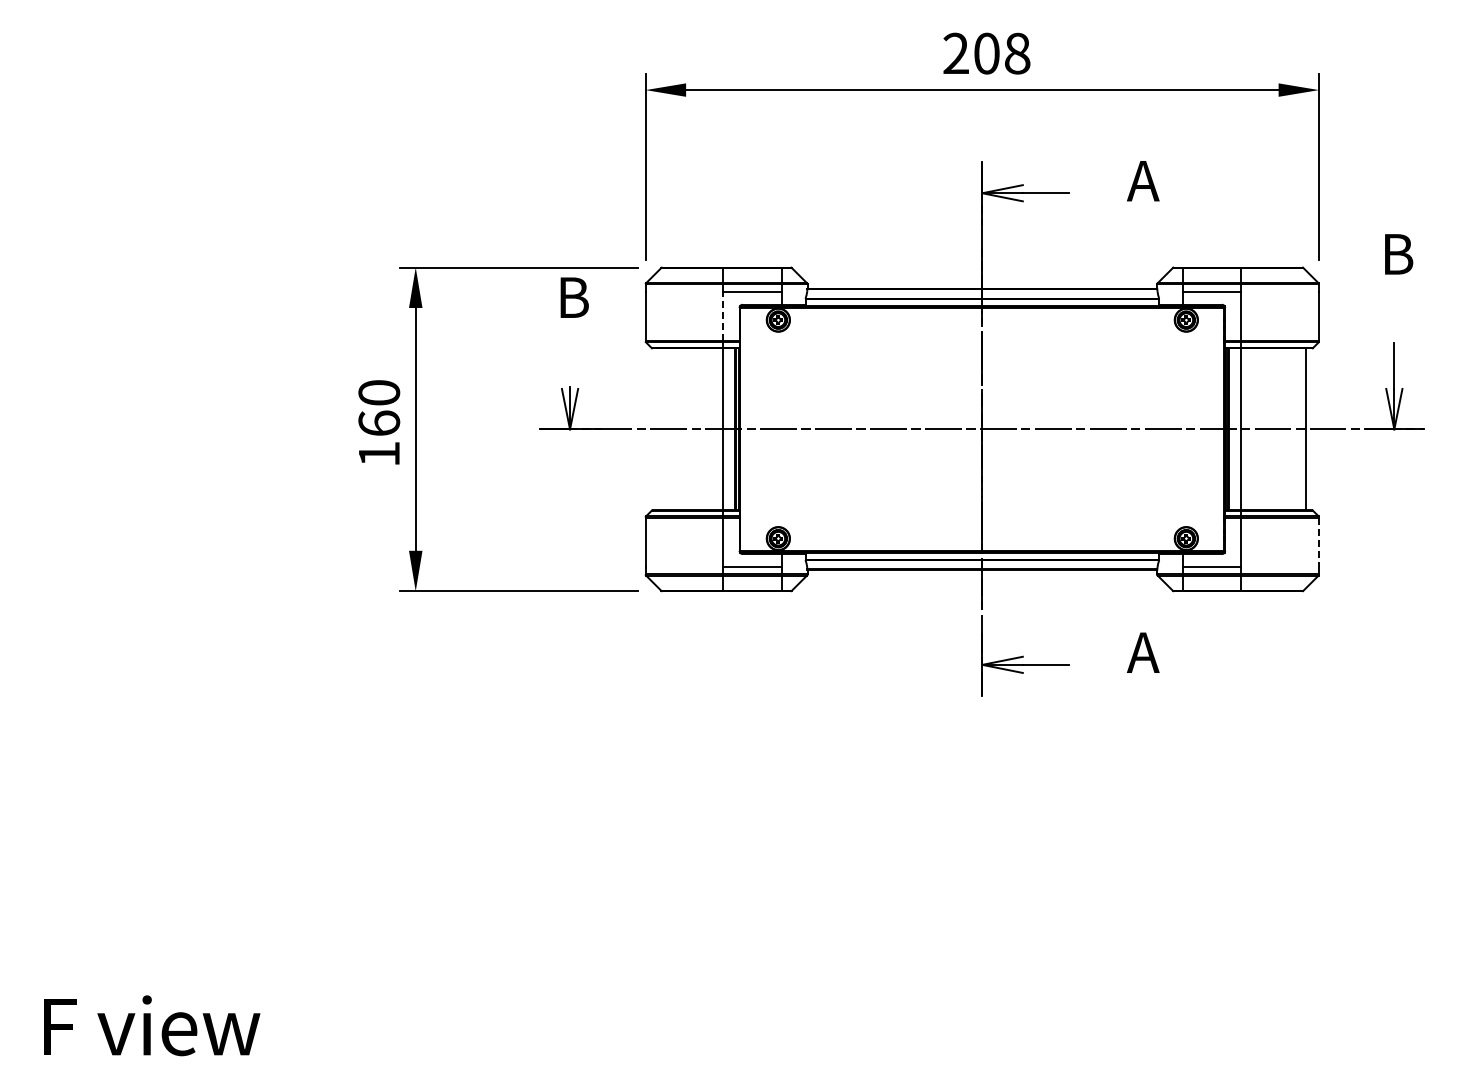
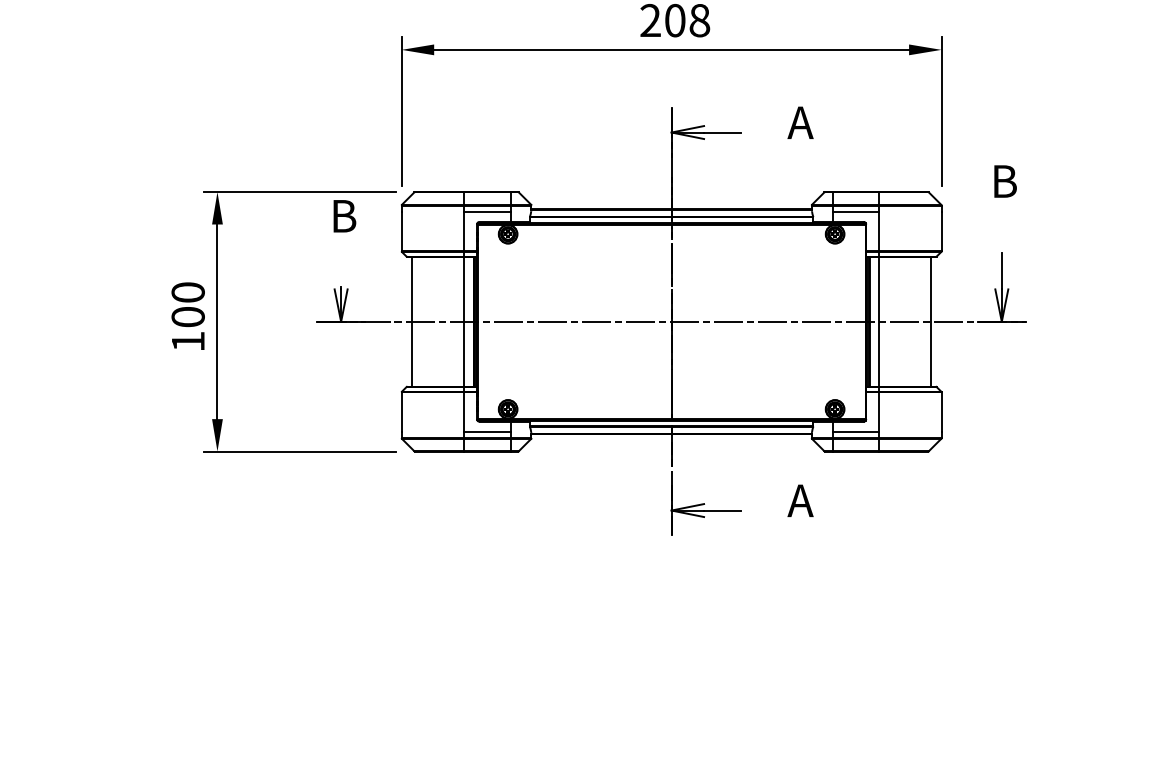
line: (723, 316) -> (464, 231), dashed -> solid
text: (379, 422) -> (188, 316), 160 -> 100
line: (658, 429) -> (412, 321), added
line: (1319, 542) -> (941, 412), dashed -> solid

